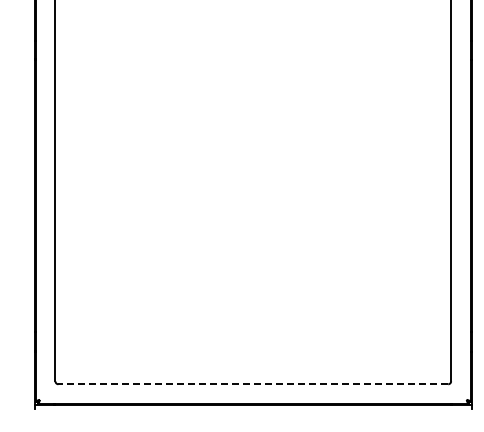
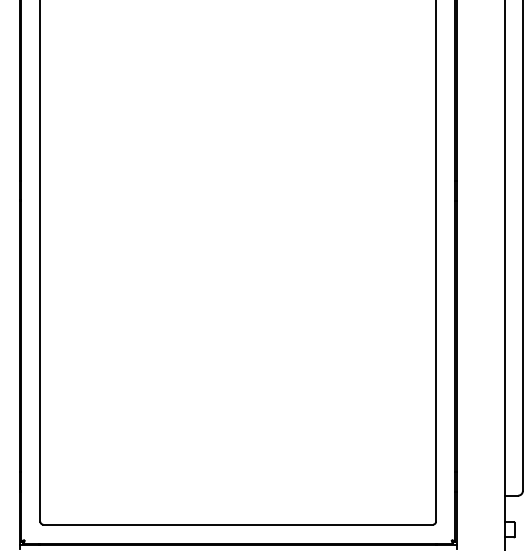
line: (253, 384) -> (238, 524), dashed -> solid

